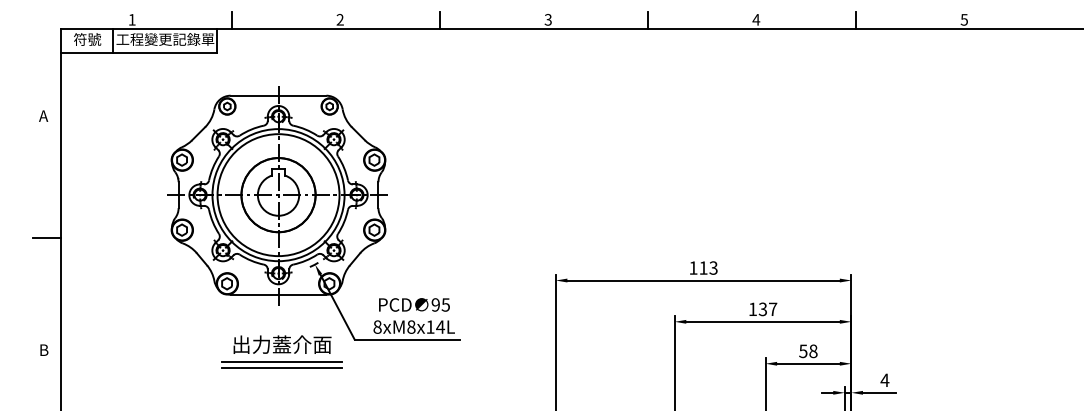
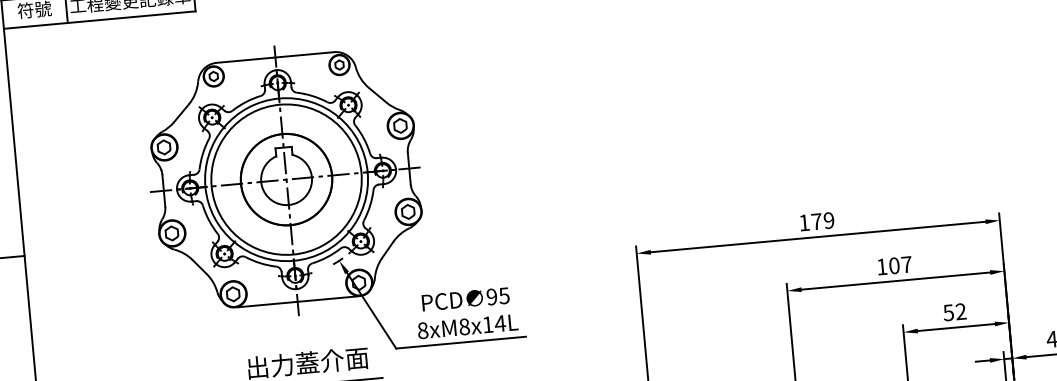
text: (708, 267) -> (822, 220), 113 -> 179
text: (762, 309) -> (893, 266), 137 -> 107
text: (813, 351) -> (961, 311), 58 -> 52

